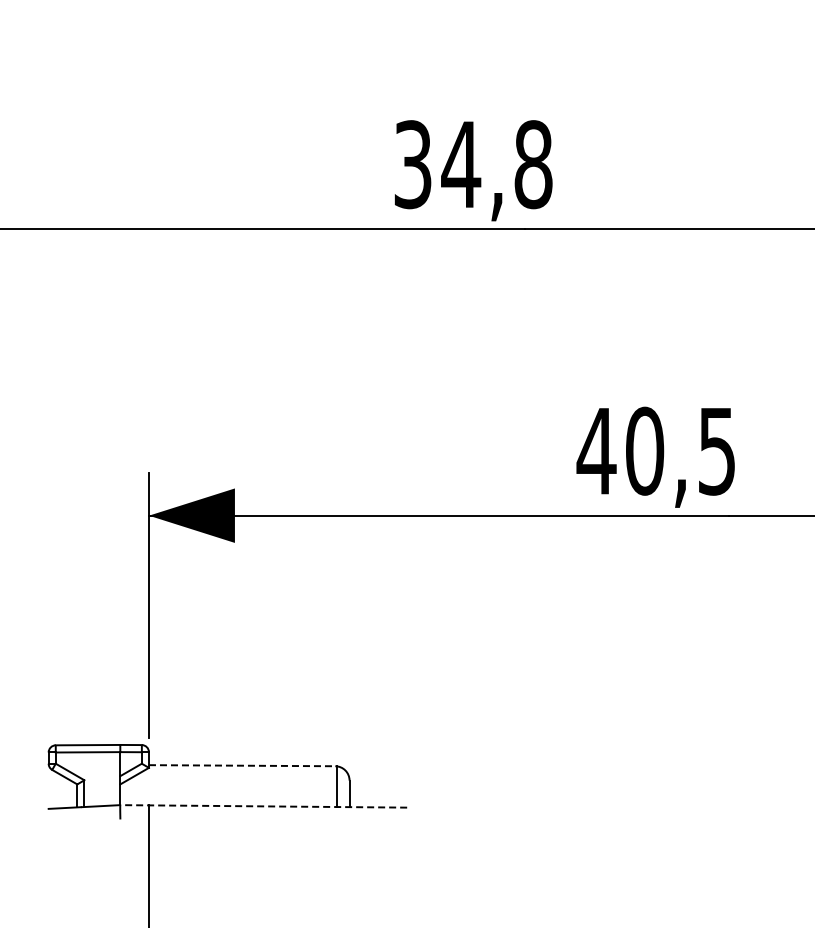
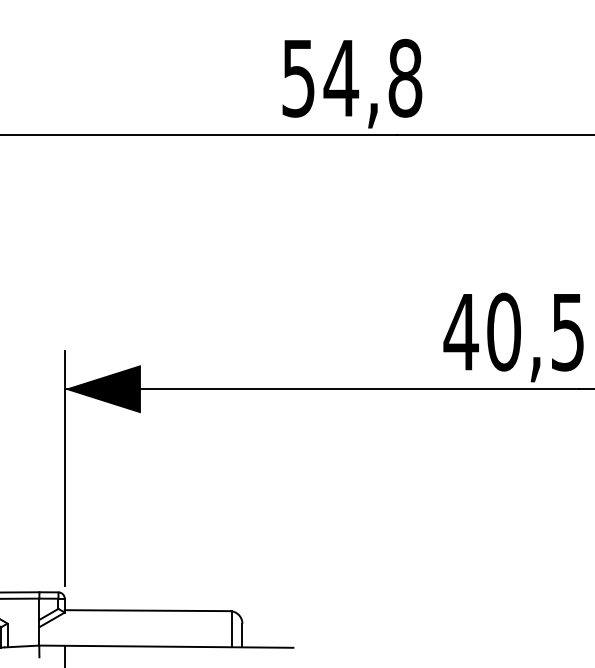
text: (413, 164) -> (299, 78), 34,8 -> 54,8
line: (242, 765) -> (147, 610), dashed -> solid
line: (263, 806) -> (166, 646), dashed -> solid

